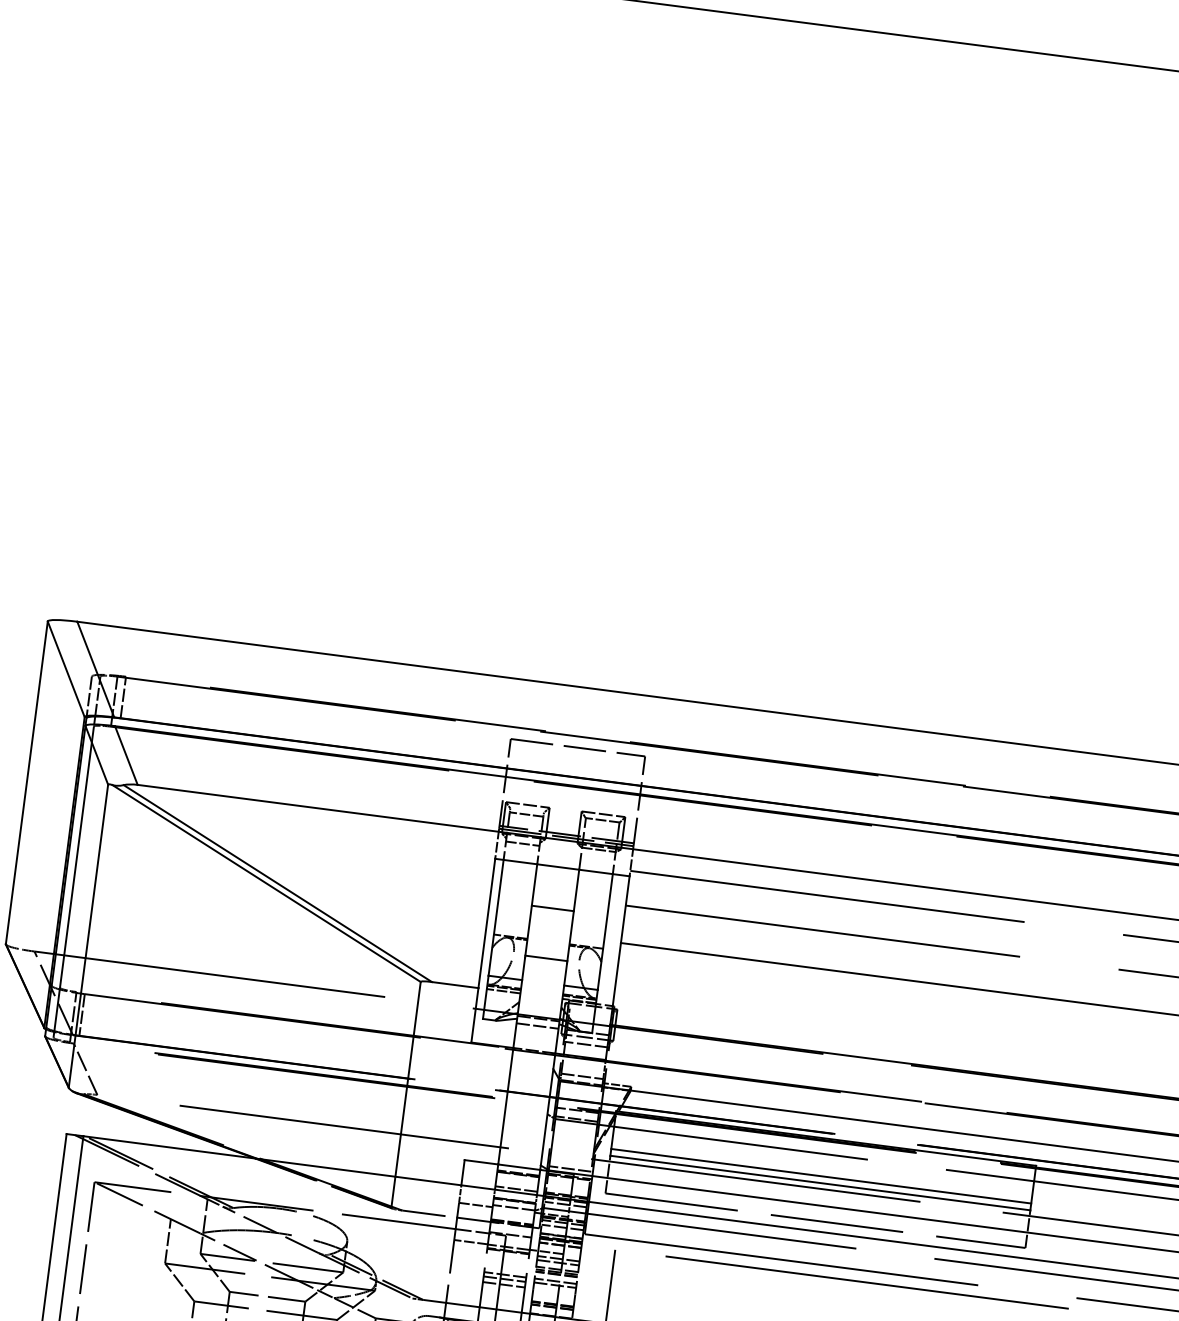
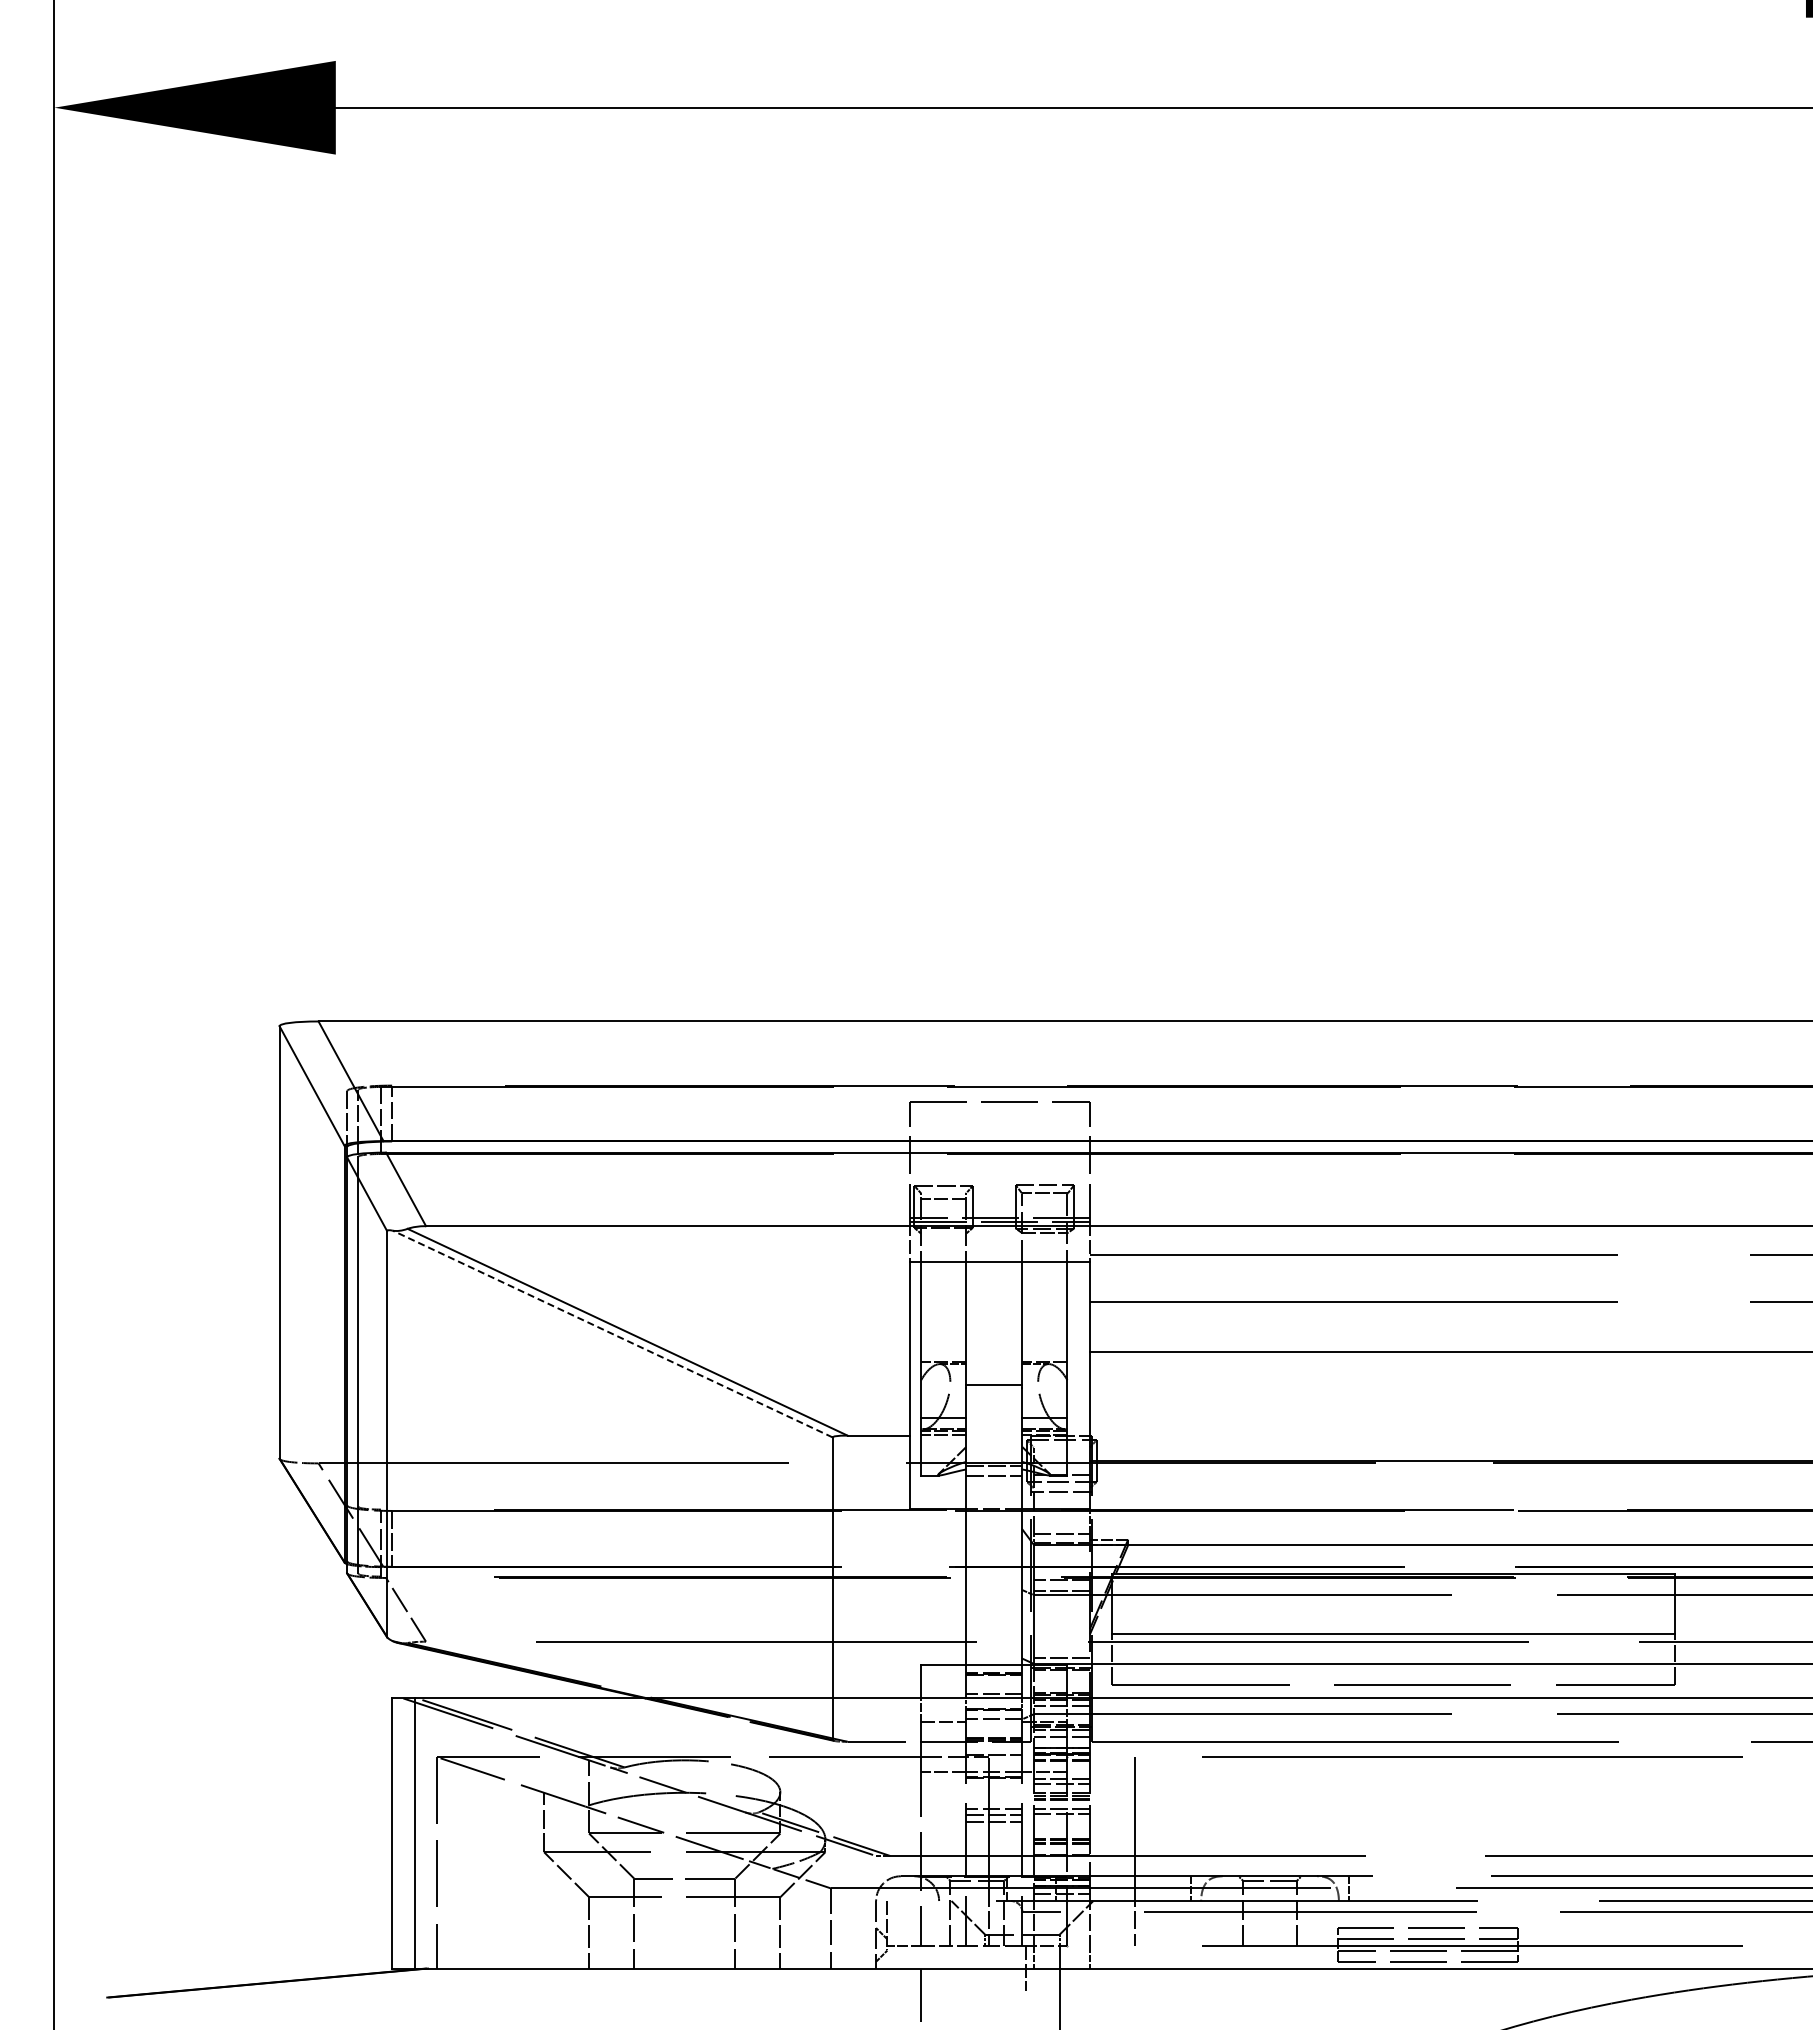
line: (522, 843) -> (943, 1237), removed
line: (266, 883) -> (612, 1333), solid -> dashed
line: (553, 908) -> (994, 1317), removed
line: (821, 1175) -> (1393, 1624), removed

